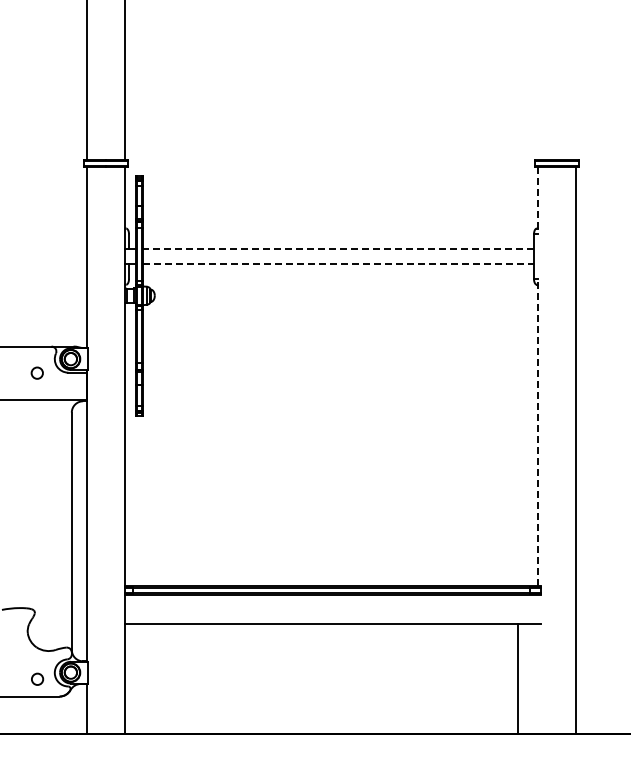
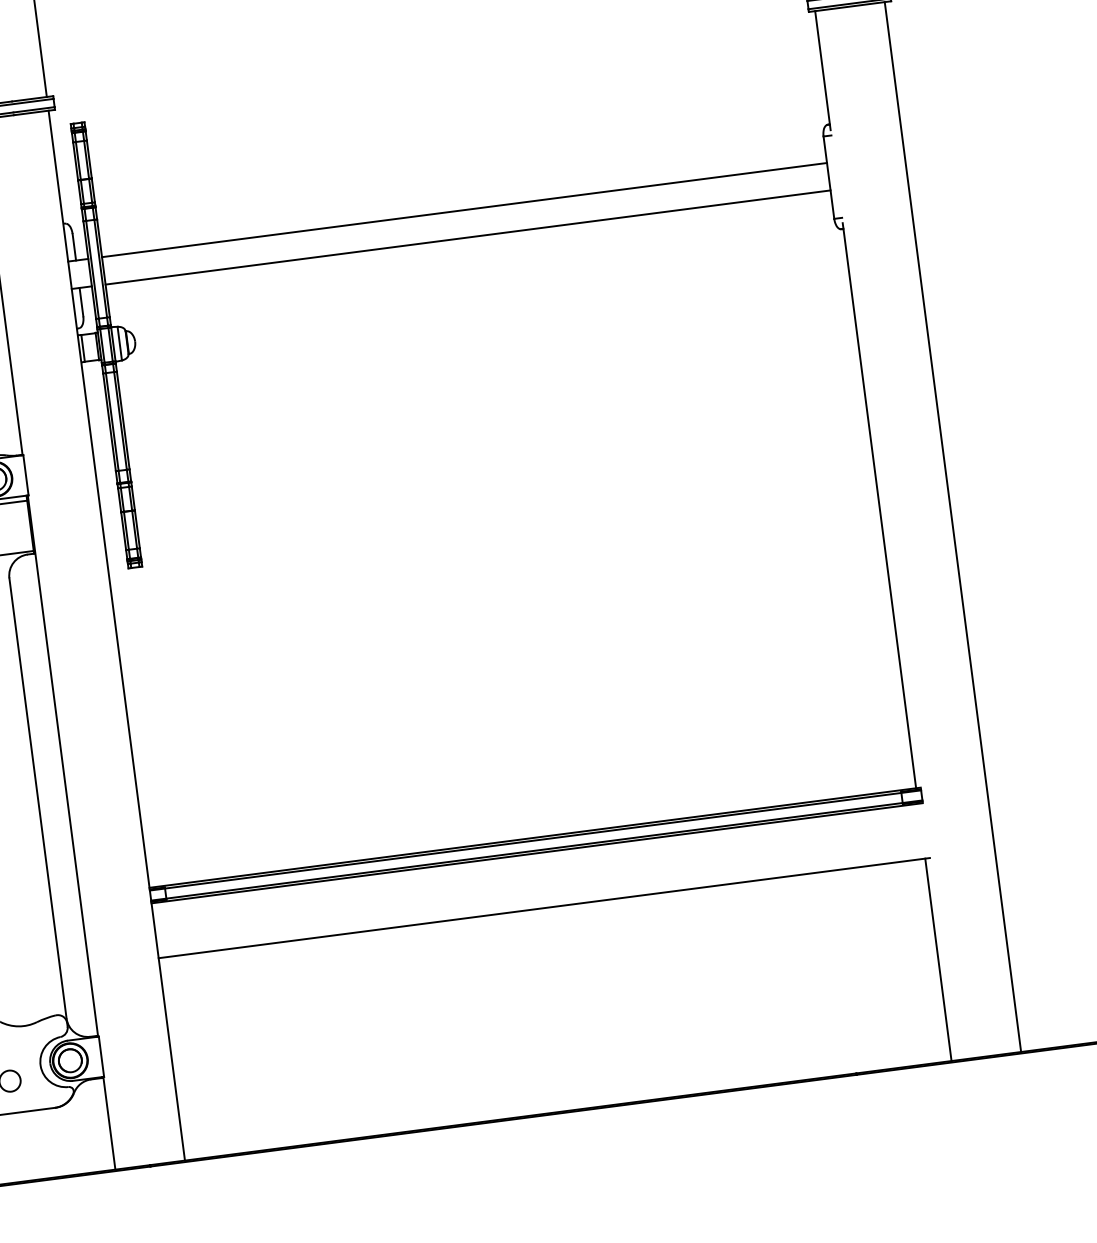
line: (538, 199) -> (823, 70), dashed -> solid
line: (338, 248) -> (464, 209), dashed -> solid
line: (339, 263) -> (469, 237), dashed -> solid
line: (538, 434) -> (880, 506), dashed -> solid
line: (518, 678) -> (938, 958), moved

